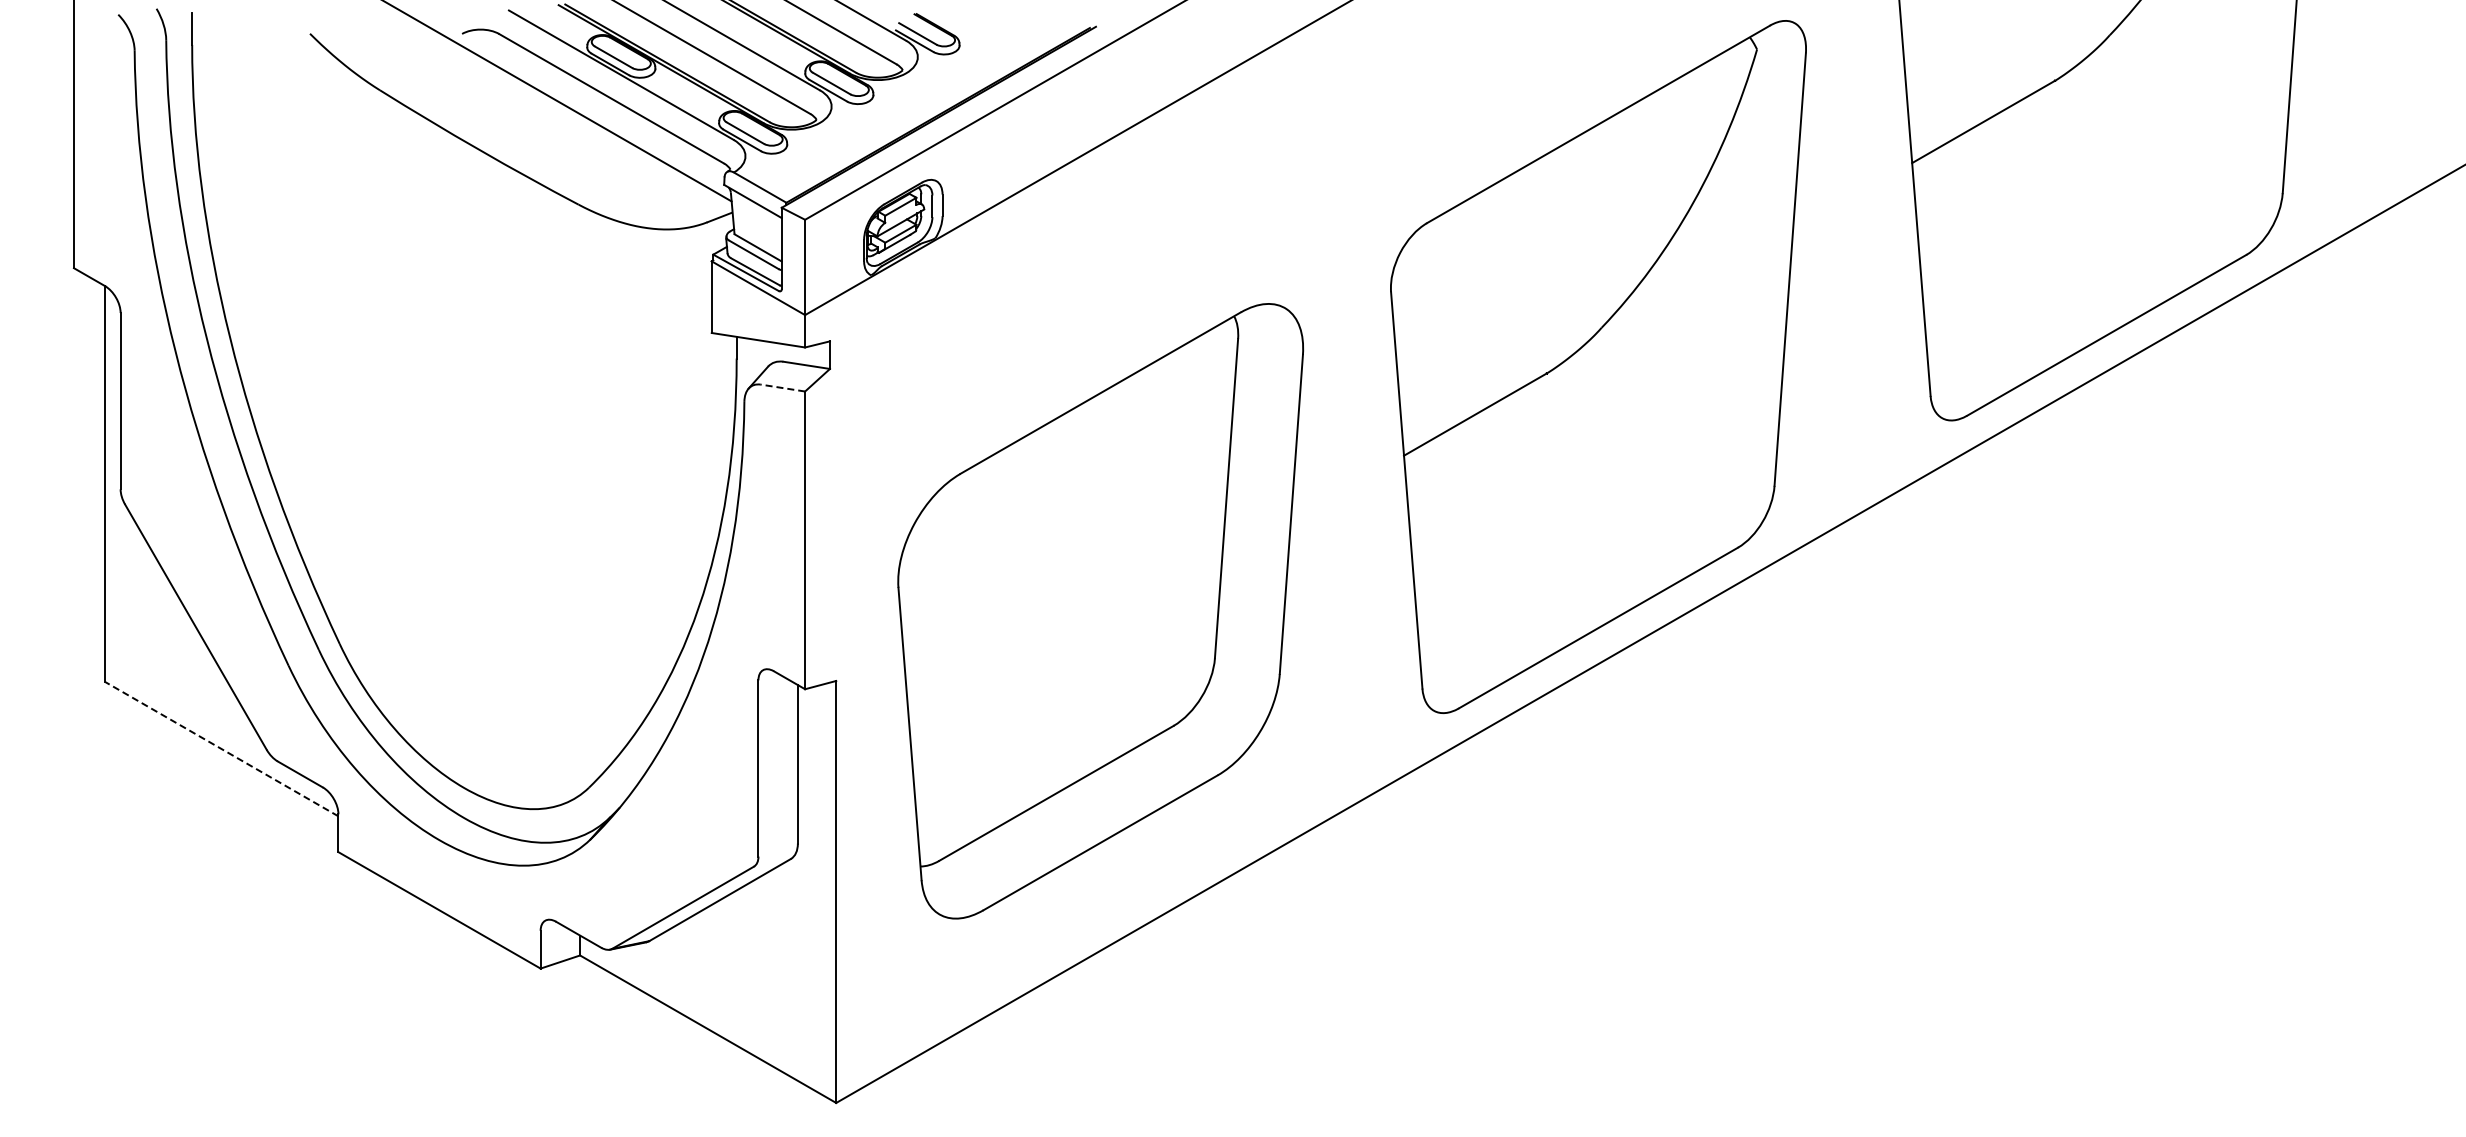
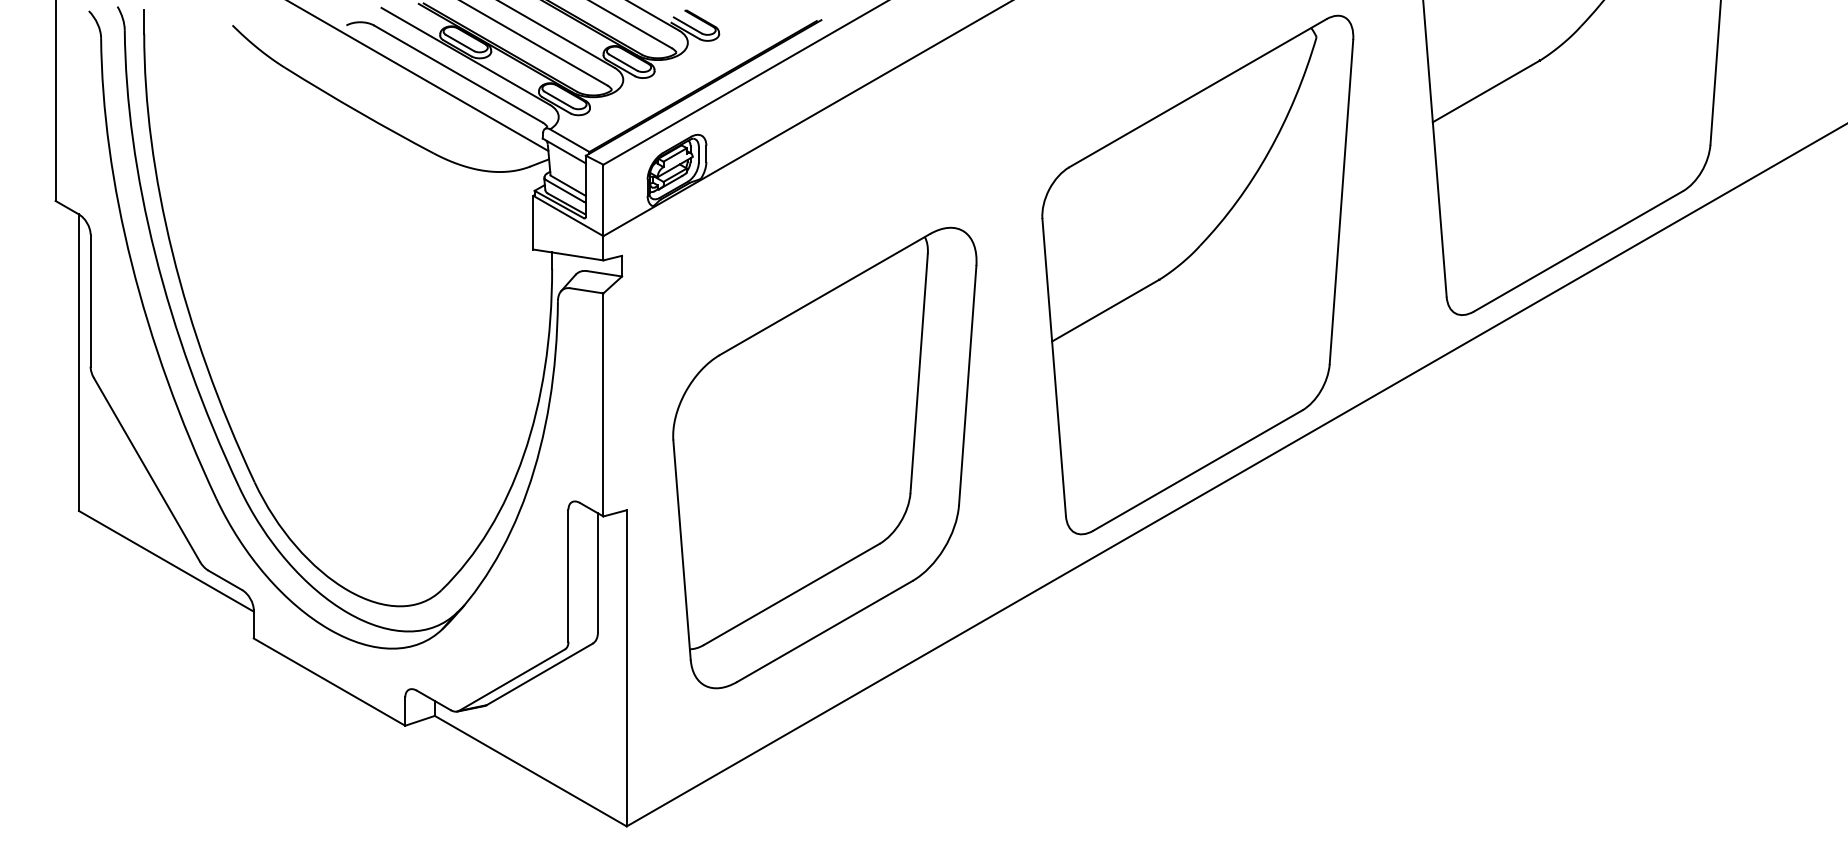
line: (782, 388) -> (586, 291), dashed -> solid
line: (221, 749) -> (166, 561), dashed -> solid

